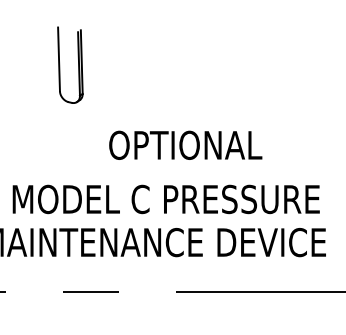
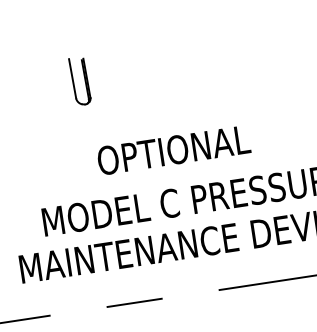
part: (70, 64) -> (80, 80), size x0.62
text: (185, 144) -> (173, 149), moved

